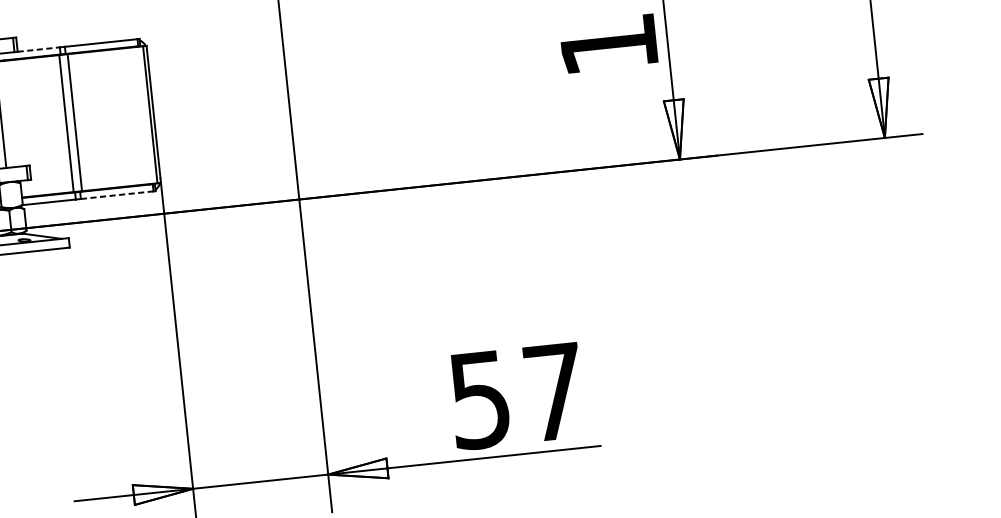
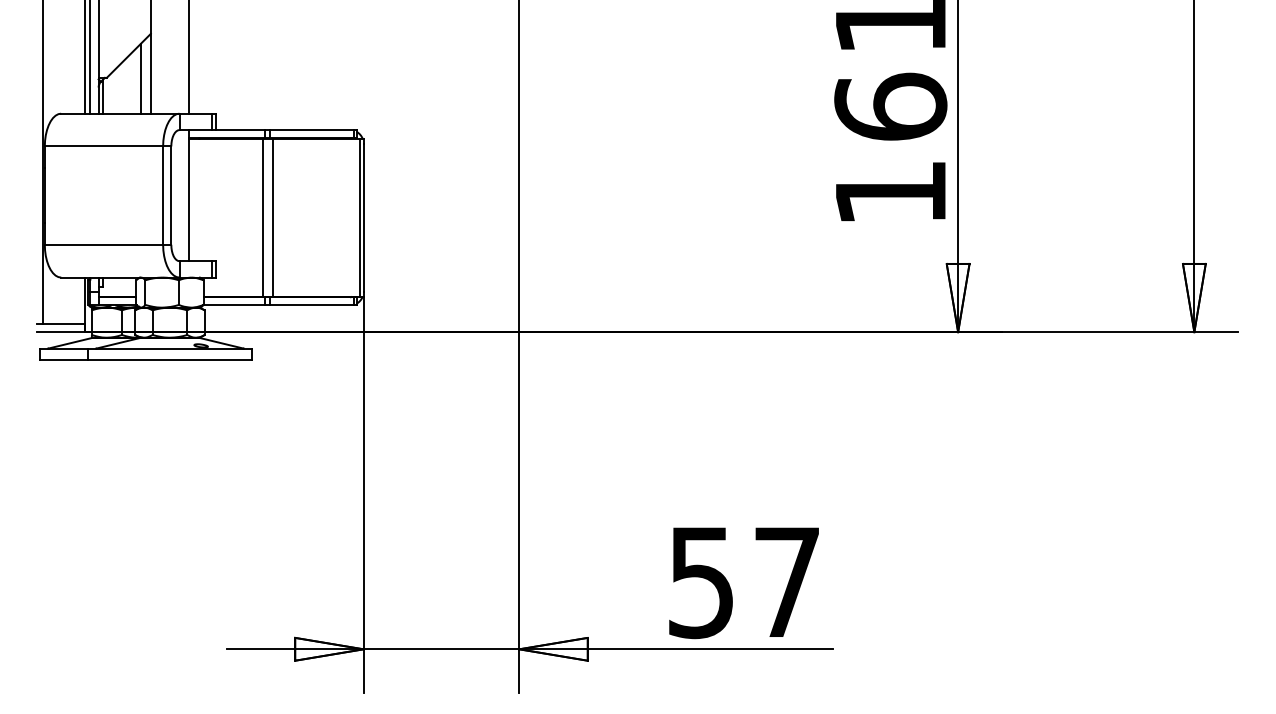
line: (39, 49) -> (240, 130), dashed -> solid
line: (117, 195) -> (312, 305), dashed -> solid

